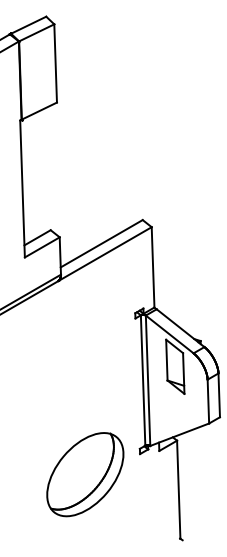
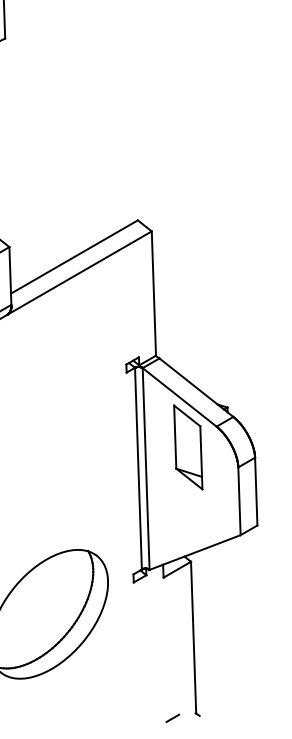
line: (165, 541) -> (173, 717), added

